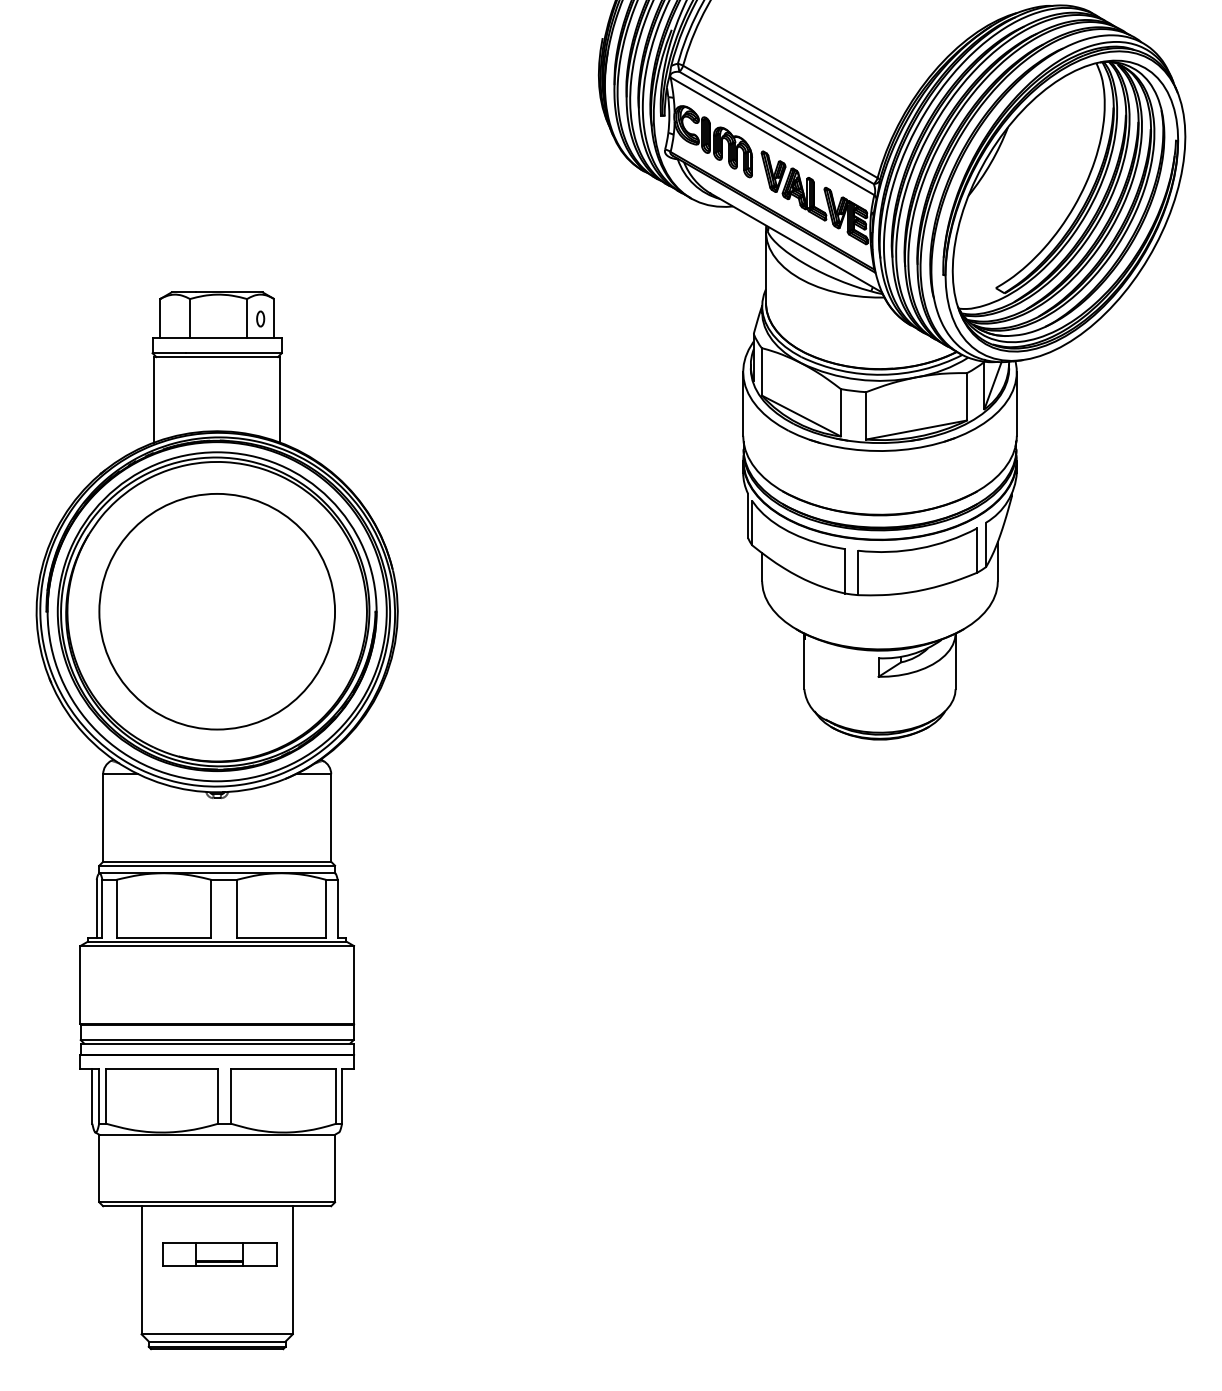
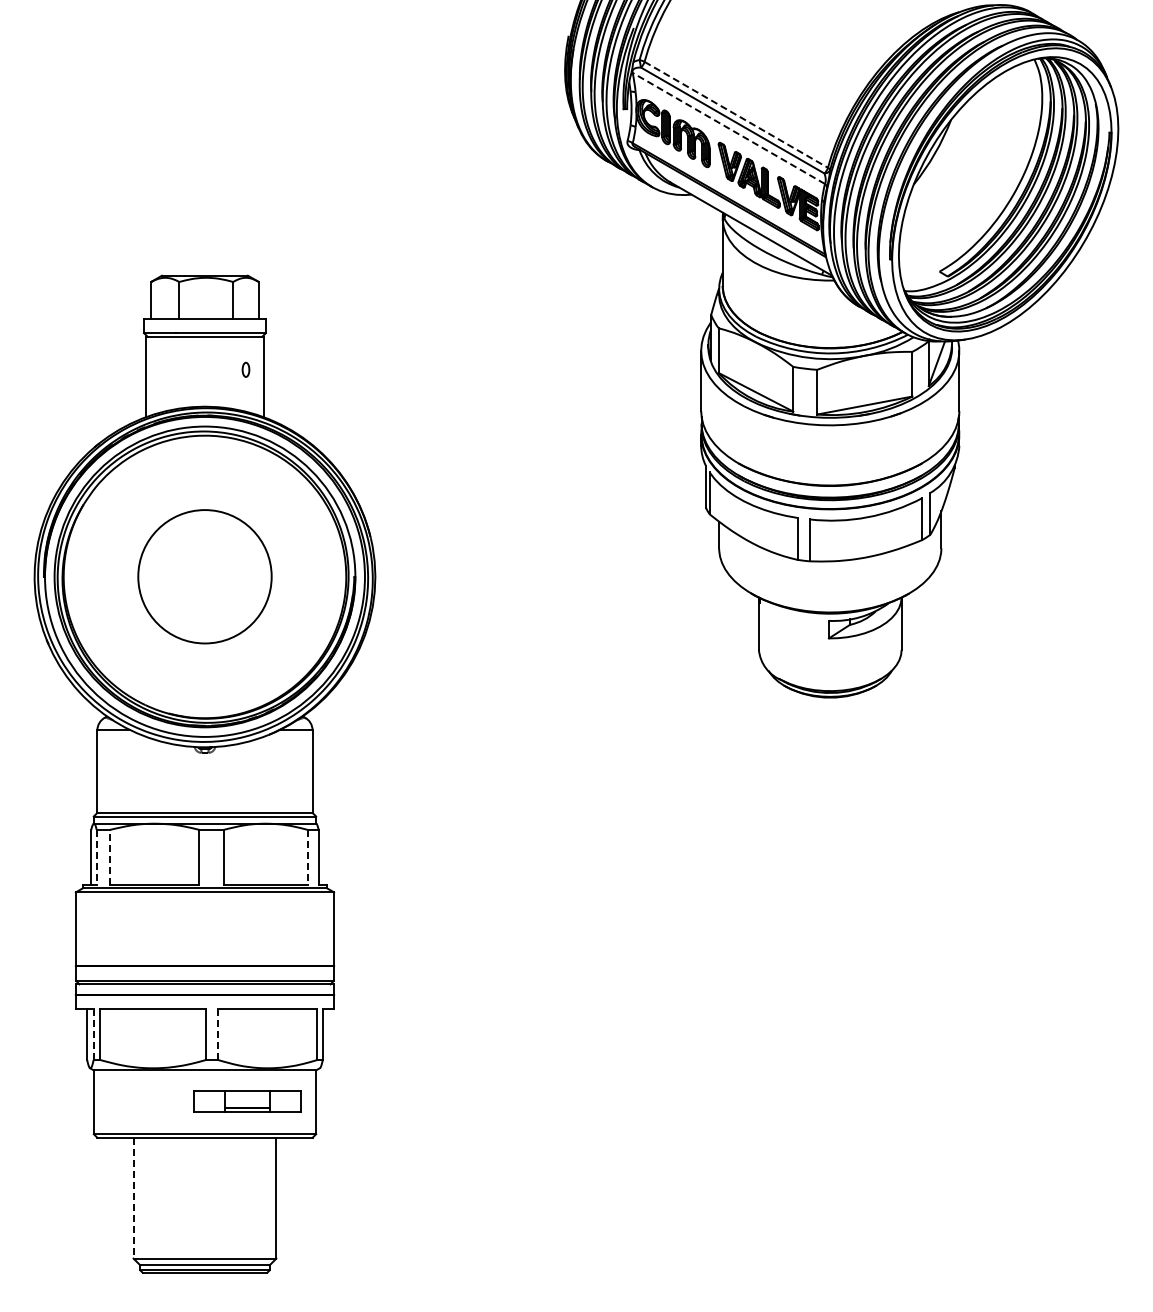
line: (780, 121) -> (736, 114), solid -> dashed
line: (772, 136) -> (728, 128), solid -> dashed
part: (260, 318) -> (245, 369), moved
circle: (216, 611) -> (204, 576), size x0.6
line: (117, 908) -> (110, 856), solid -> dashed
line: (102, 909) -> (96, 857), solid -> dashed
line: (325, 909) -> (307, 857), solid -> dashed
line: (99, 1096) -> (93, 1034), solid -> dashed
line: (231, 1096) -> (218, 1034), solid -> dashed
part: (219, 1254) -> (247, 1101), moved
line: (141, 1270) -> (133, 1198), solid -> dashed

